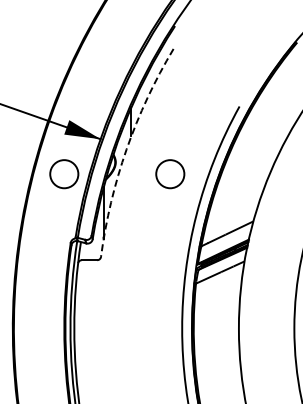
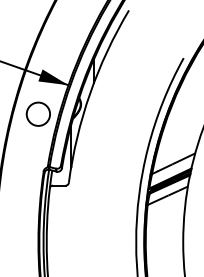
arc: (126, 149) -> (90, 93), dashed -> solid
circle: (170, 174) -> (126, 114), removed

